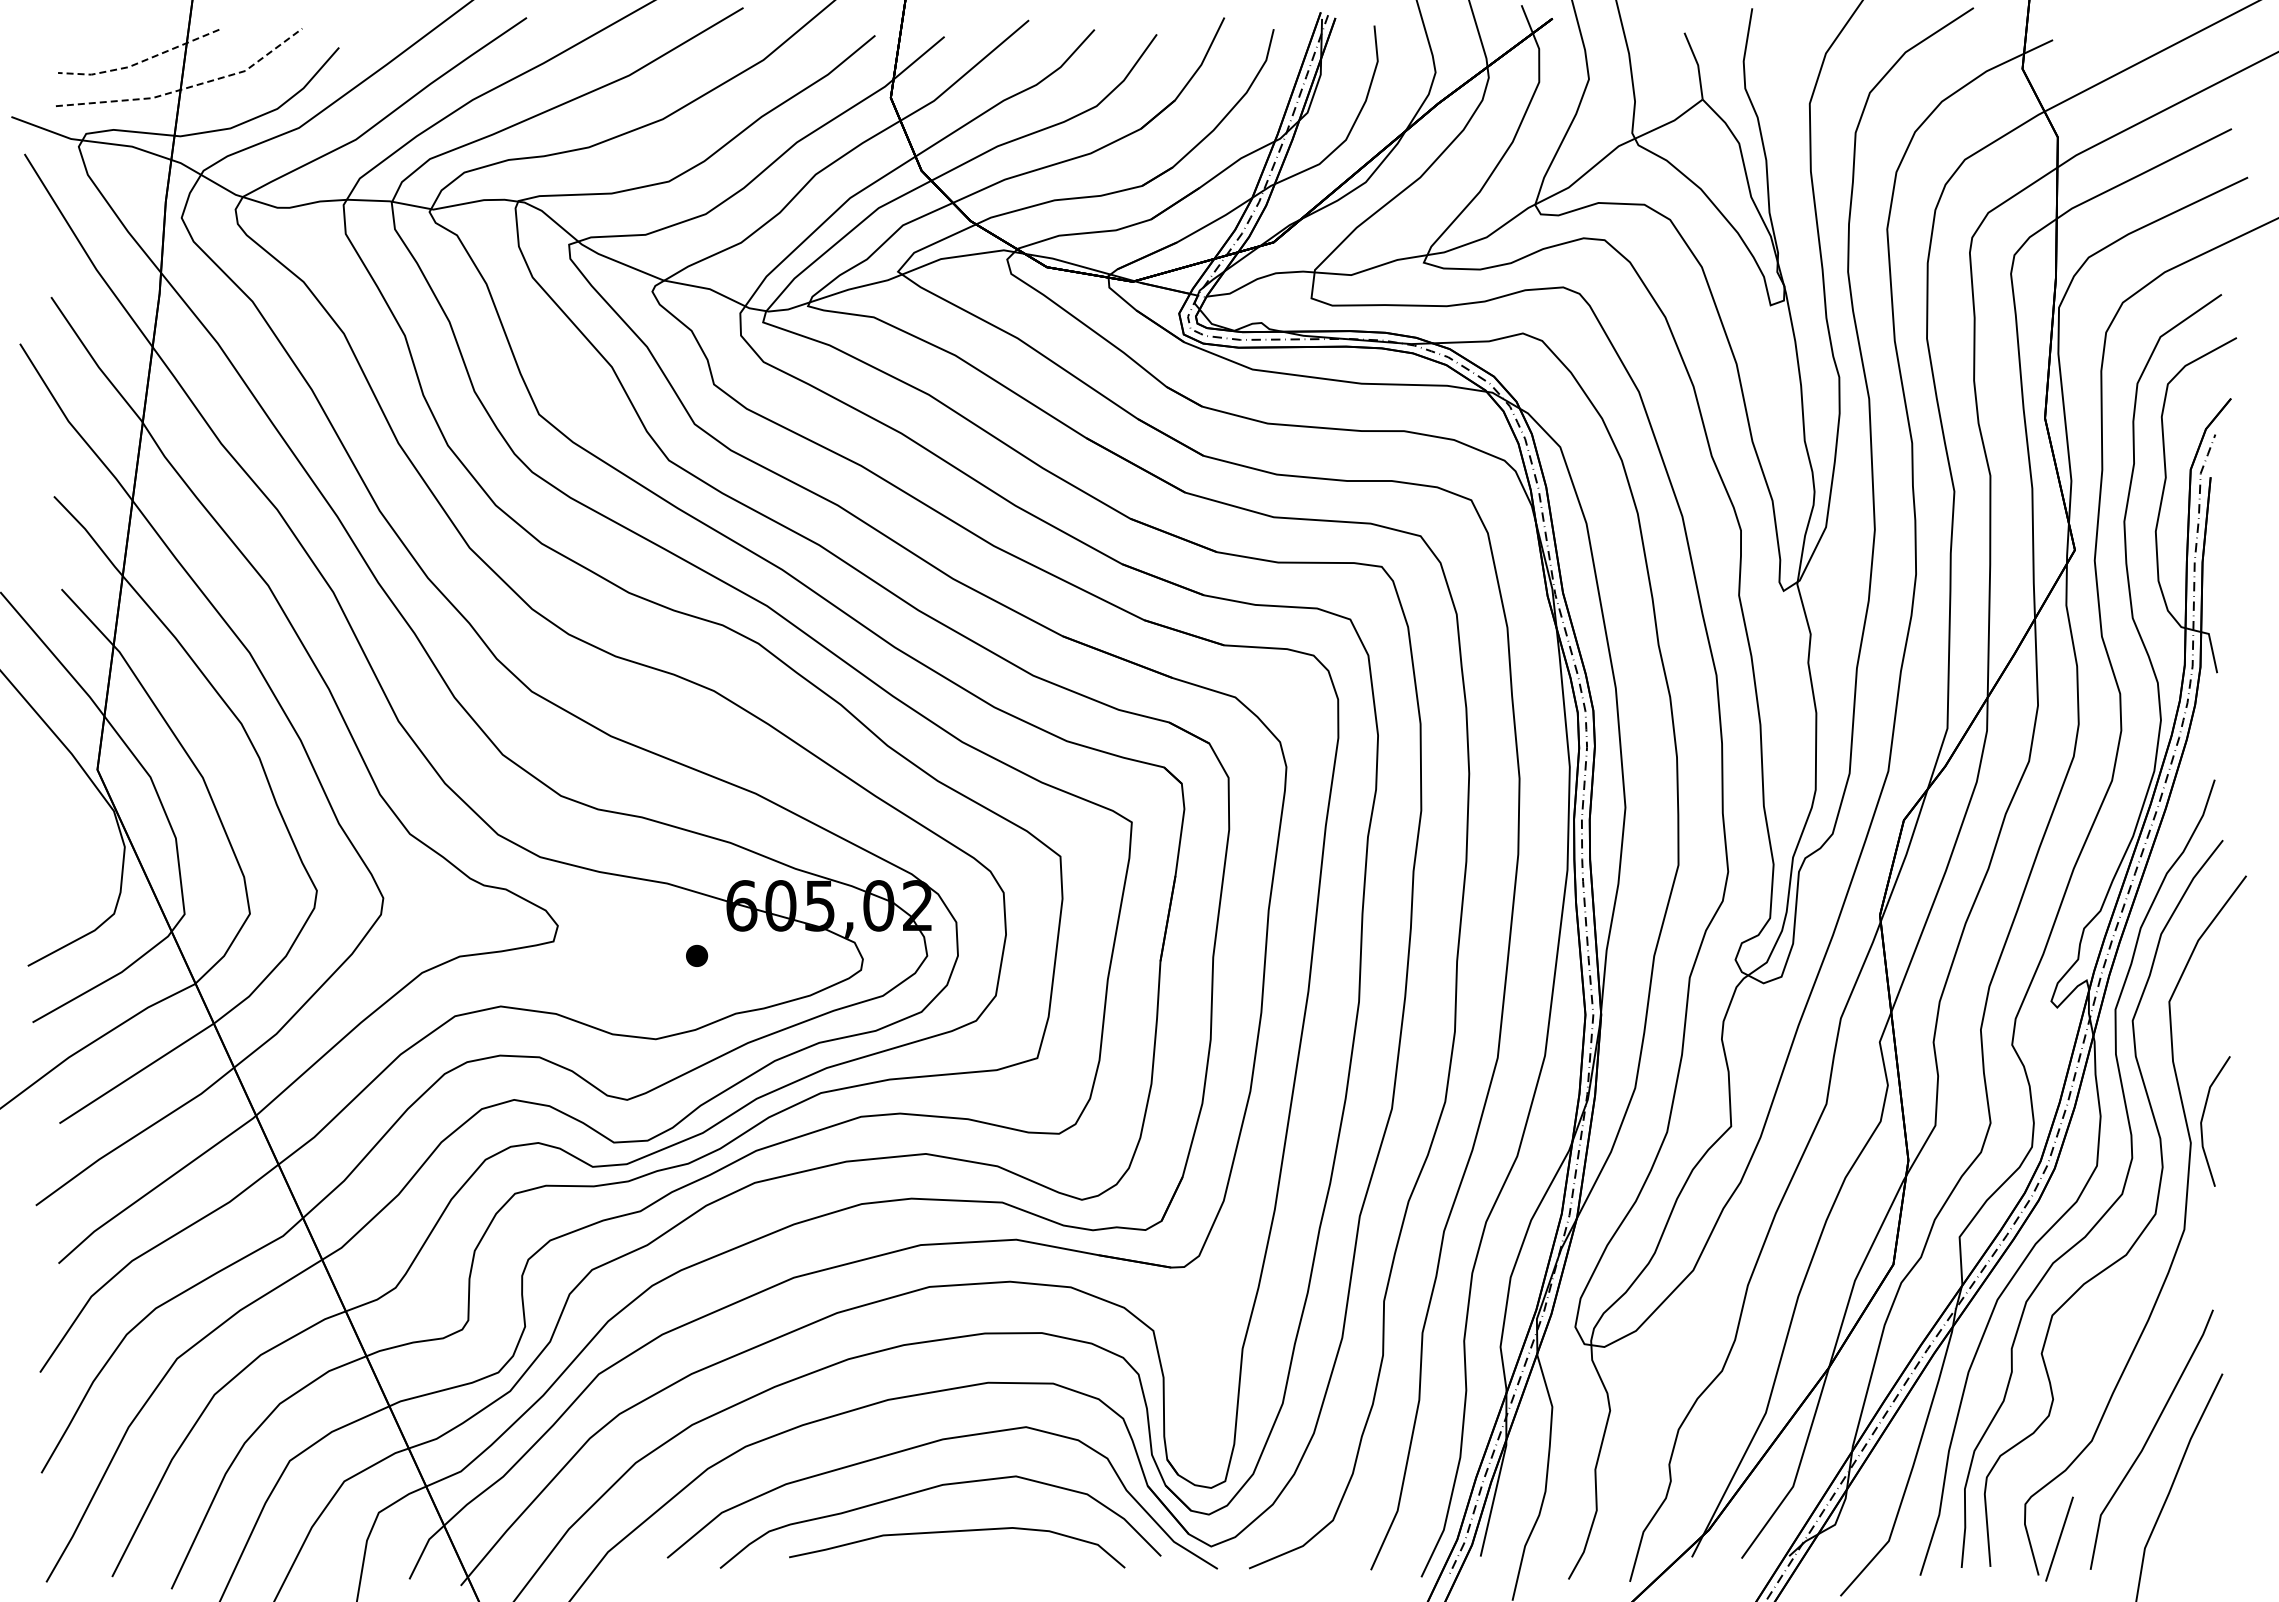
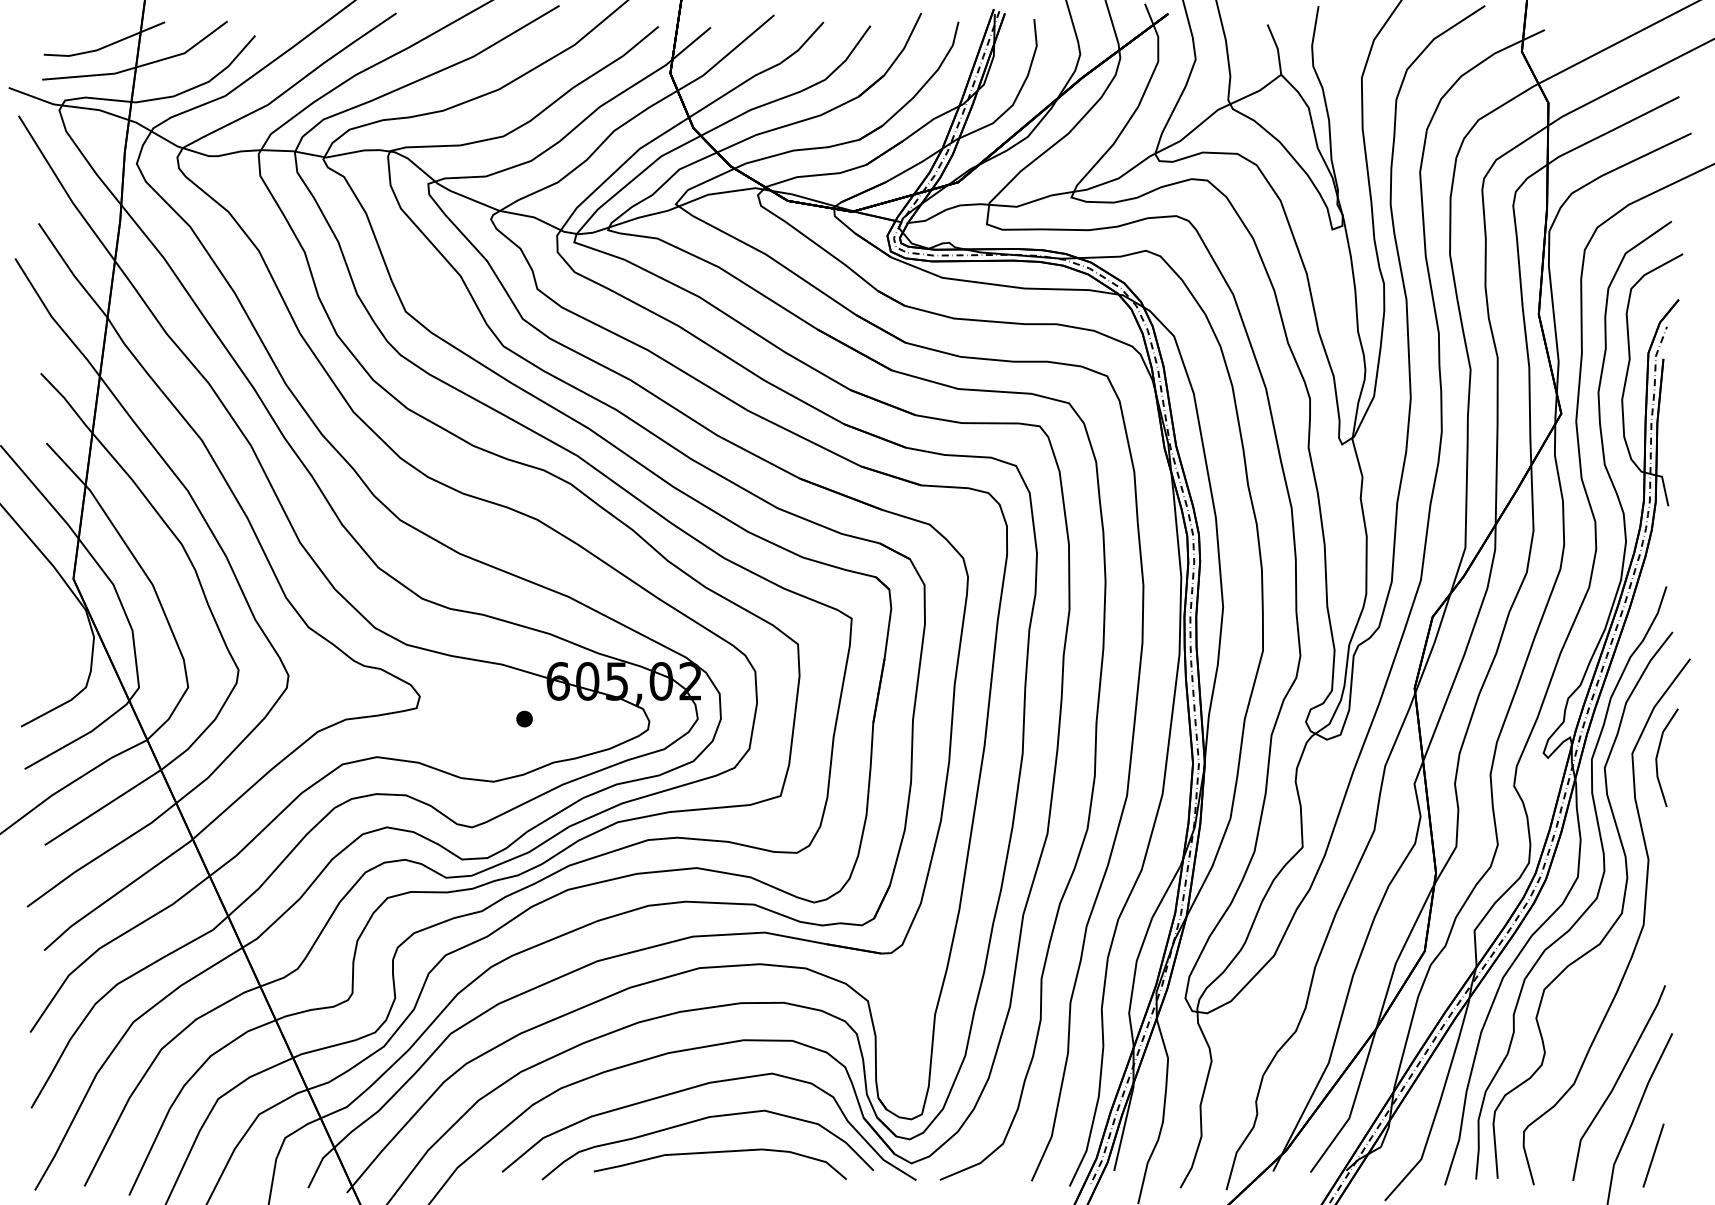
line: (139, 62) -> (105, 46), dashed -> solid
line: (186, 88) -> (140, 66), dashed -> solid
line: (2203, 1118) -> (1658, 755), moved
line: (2059, 1538) -> (1653, 1155), moved

